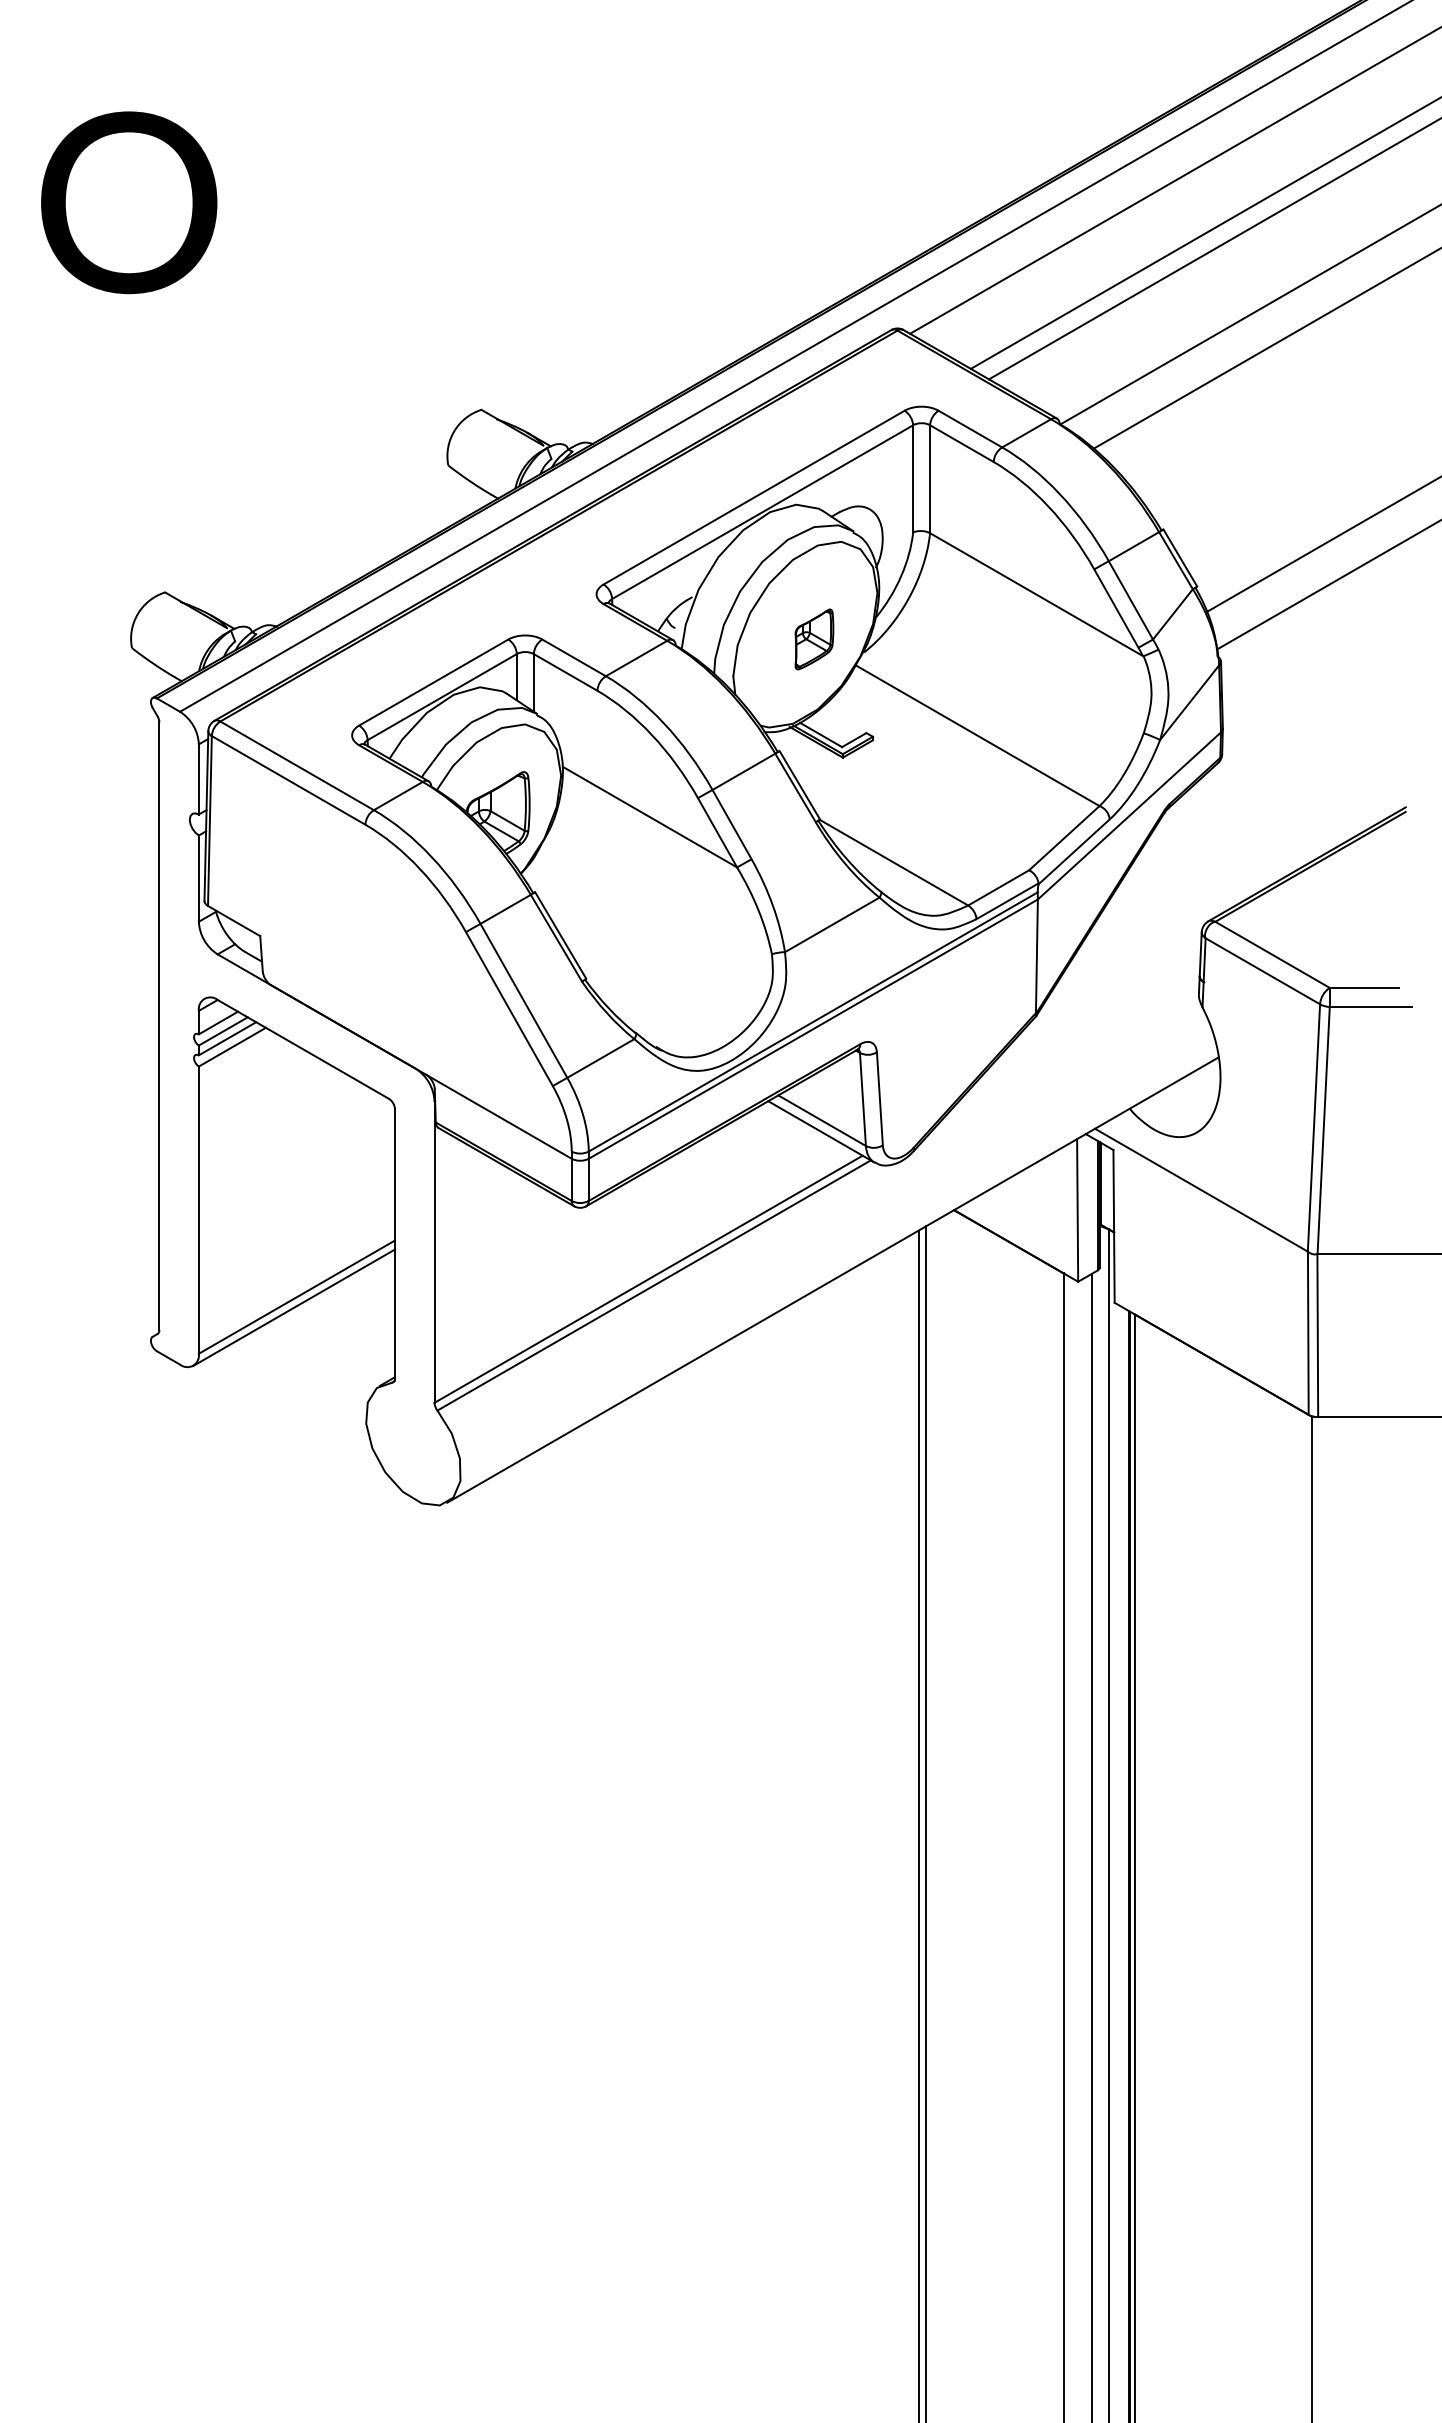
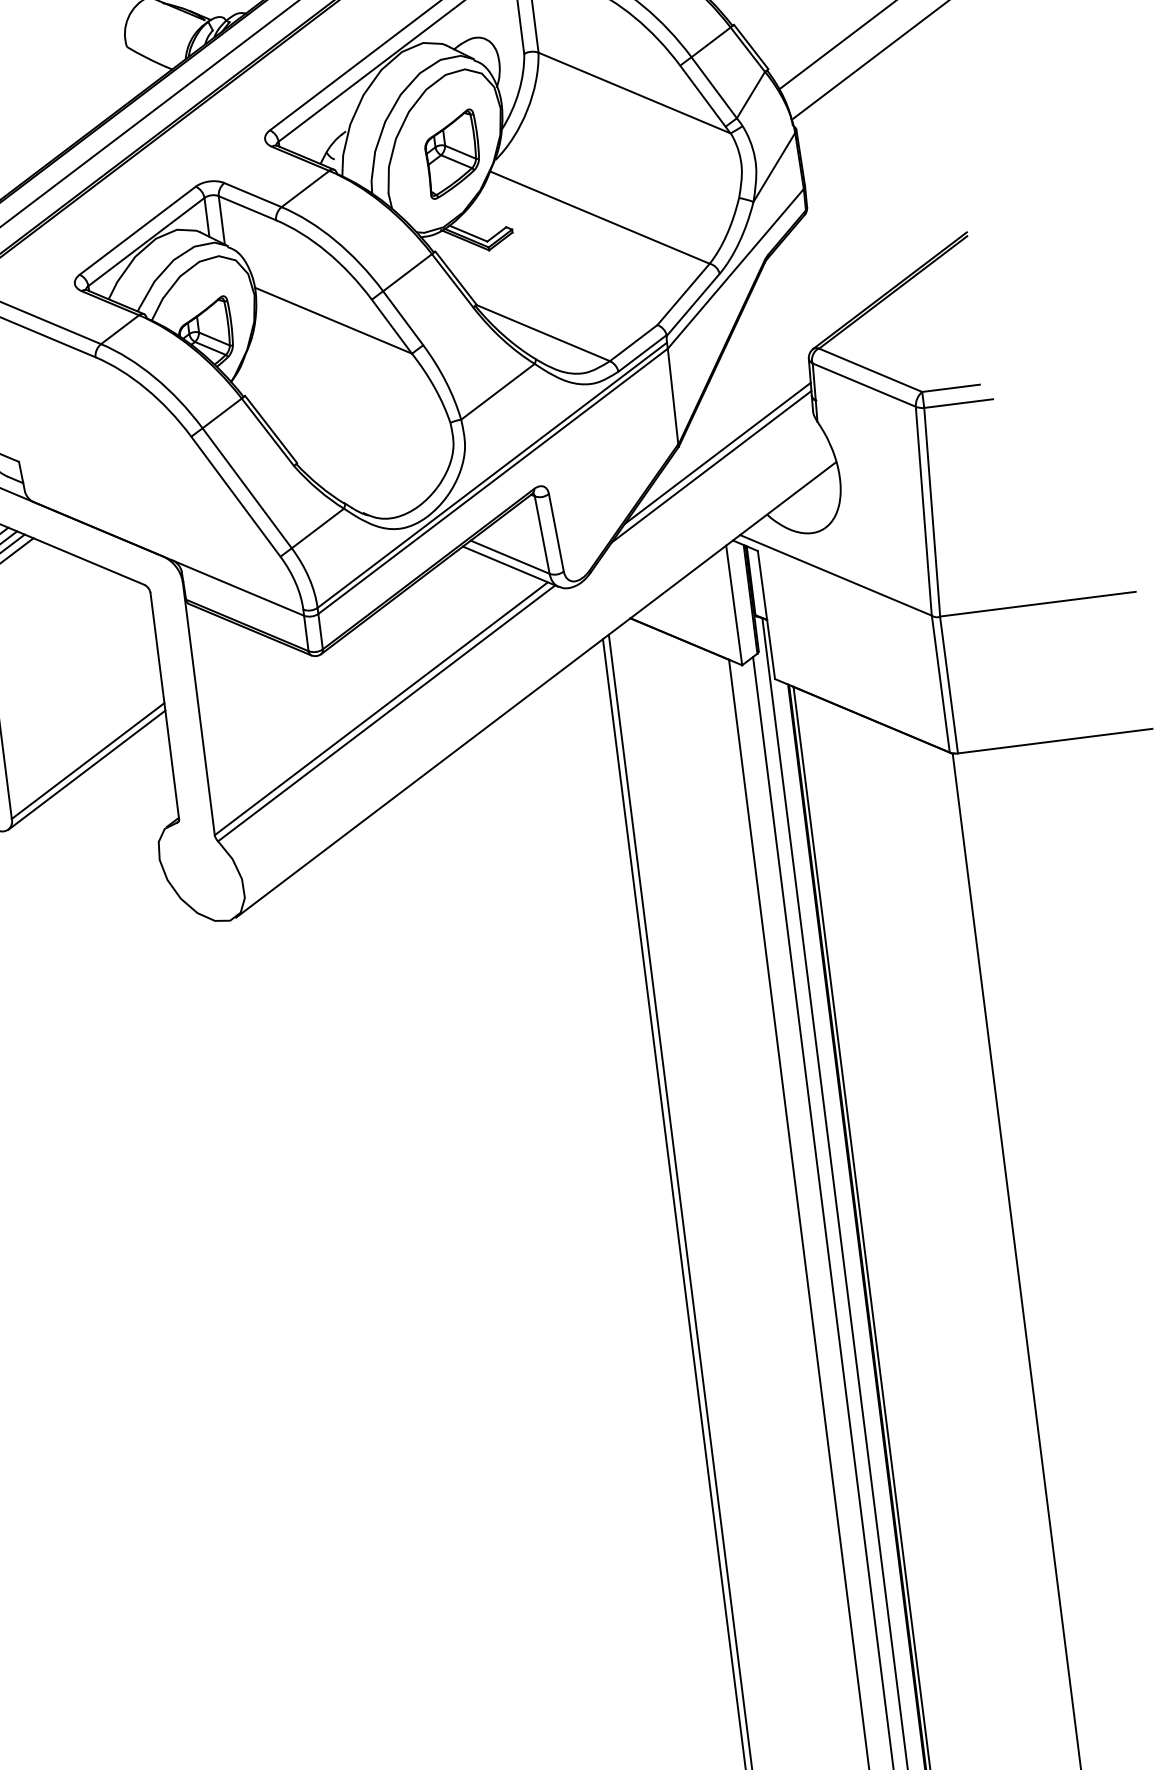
part: (814, 639) -> (452, 154), size x1.67
line: (1080, 1029) -> (717, 453), added
line: (1071, 1044) -> (711, 466), added

